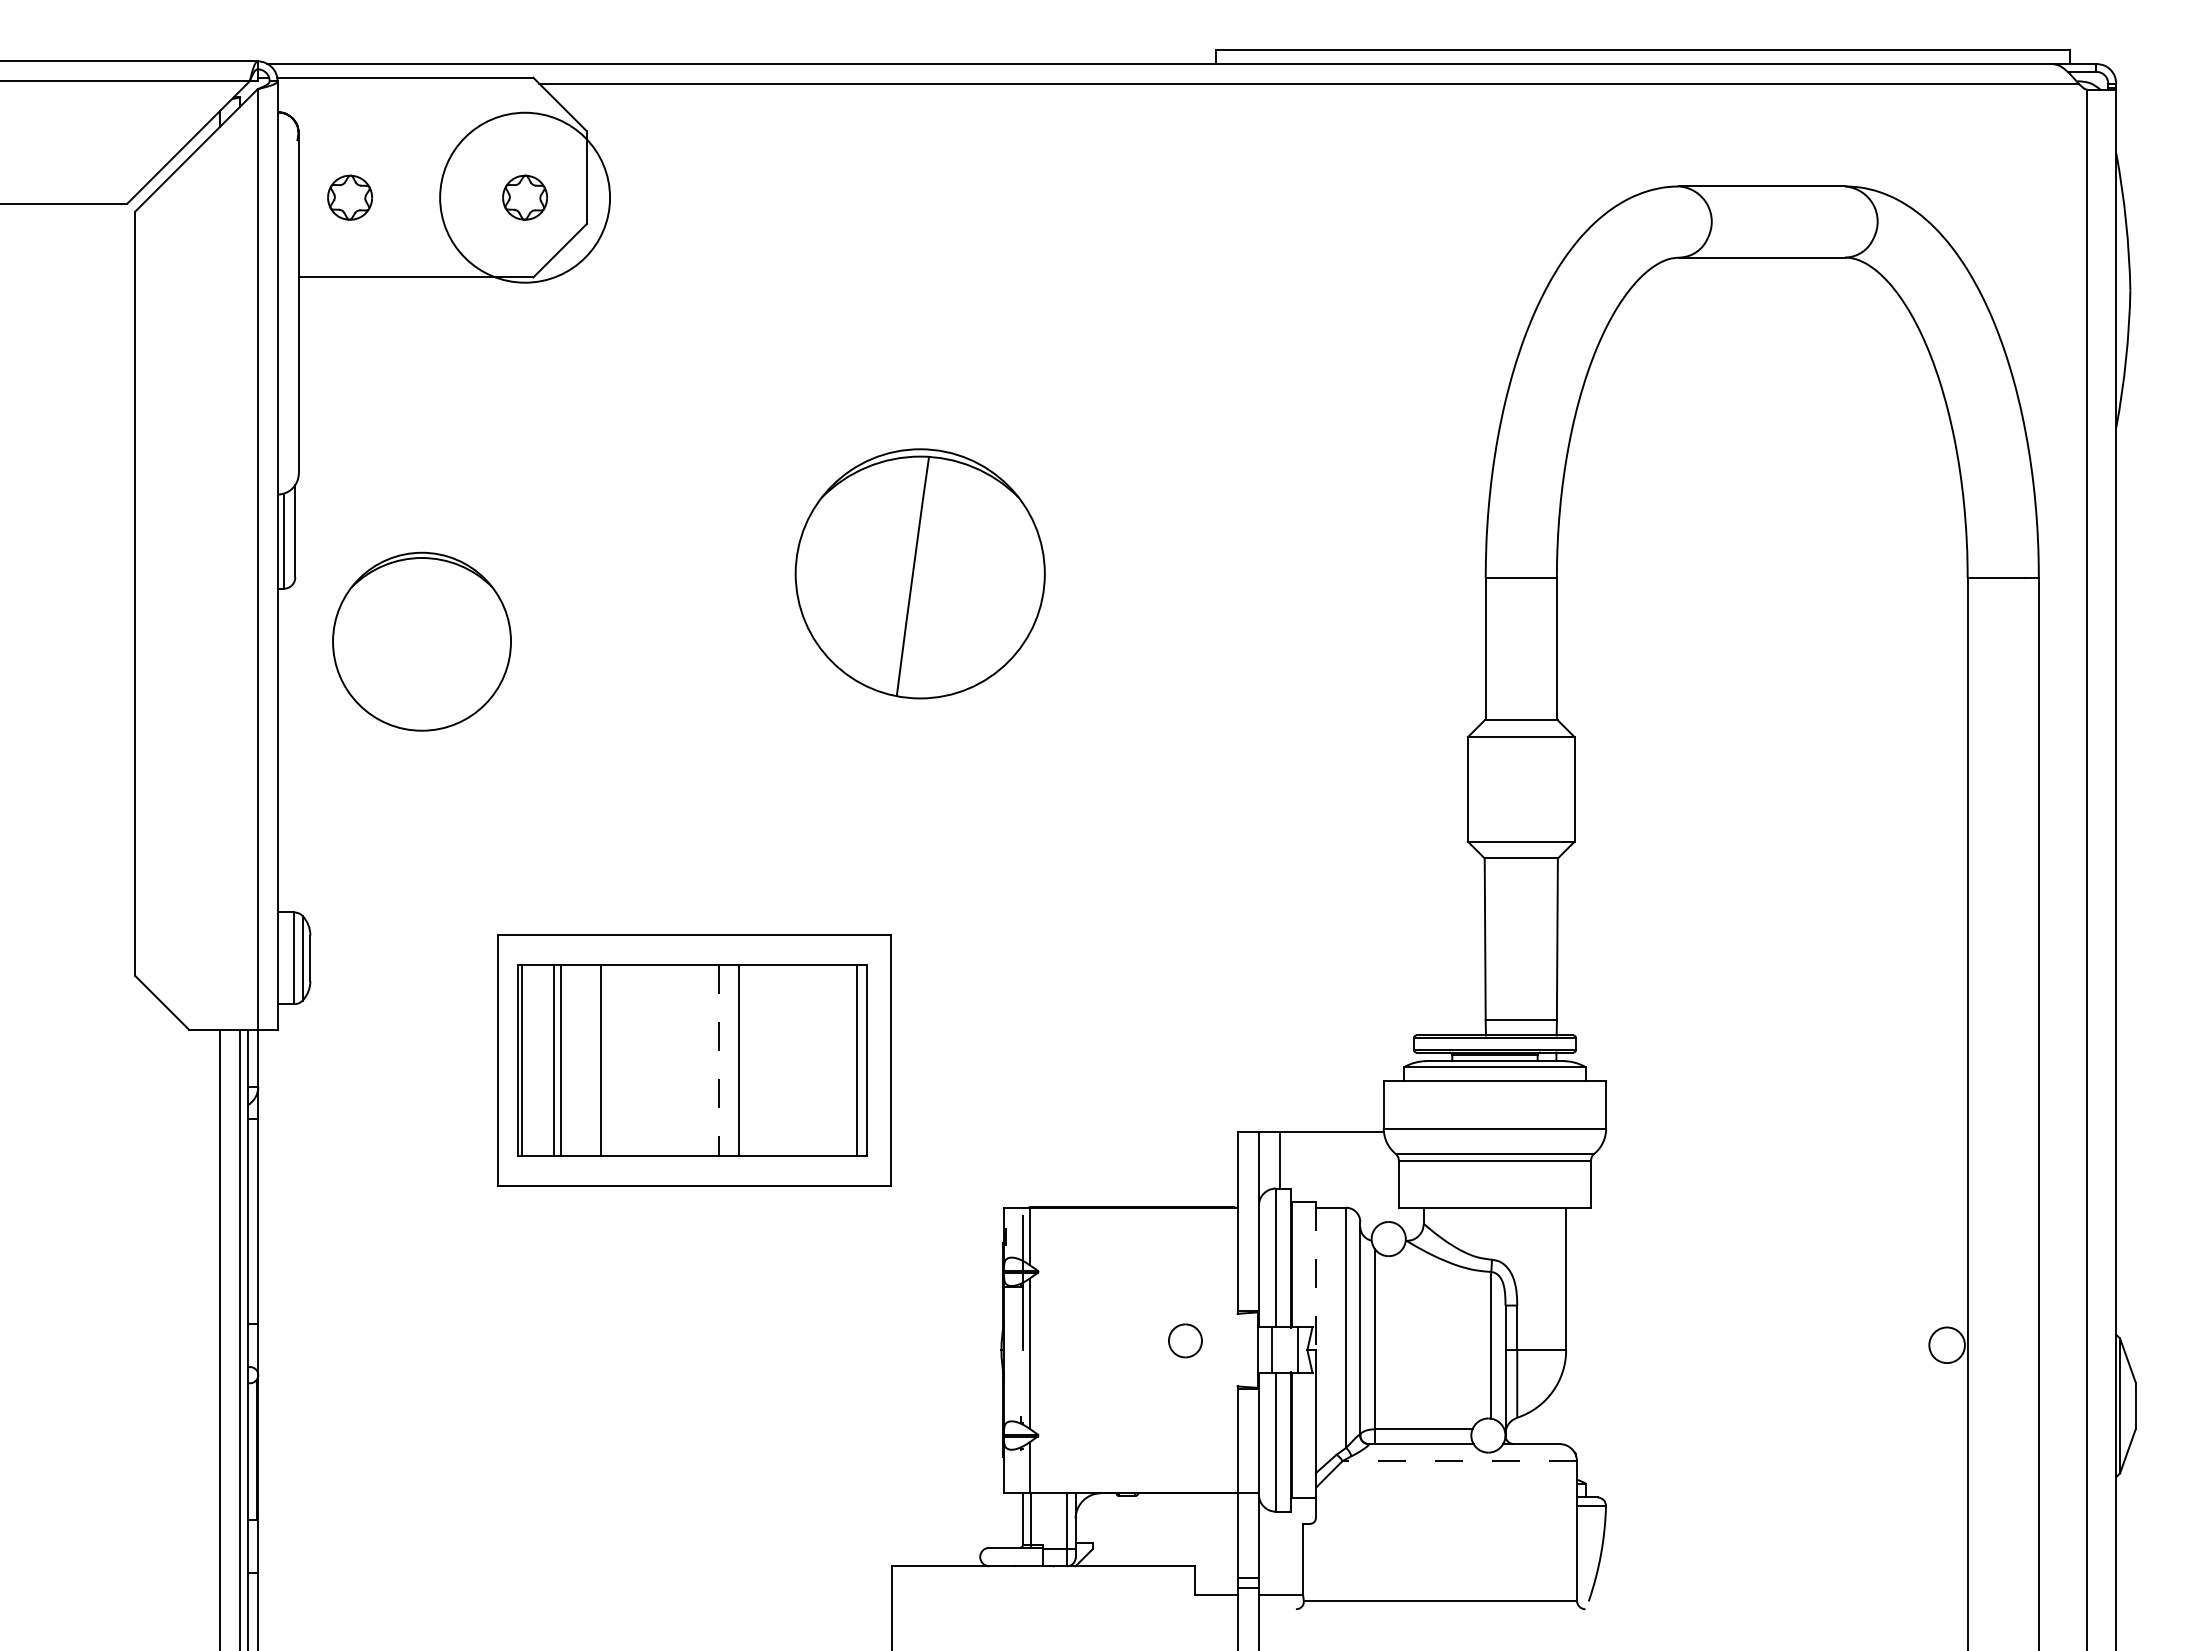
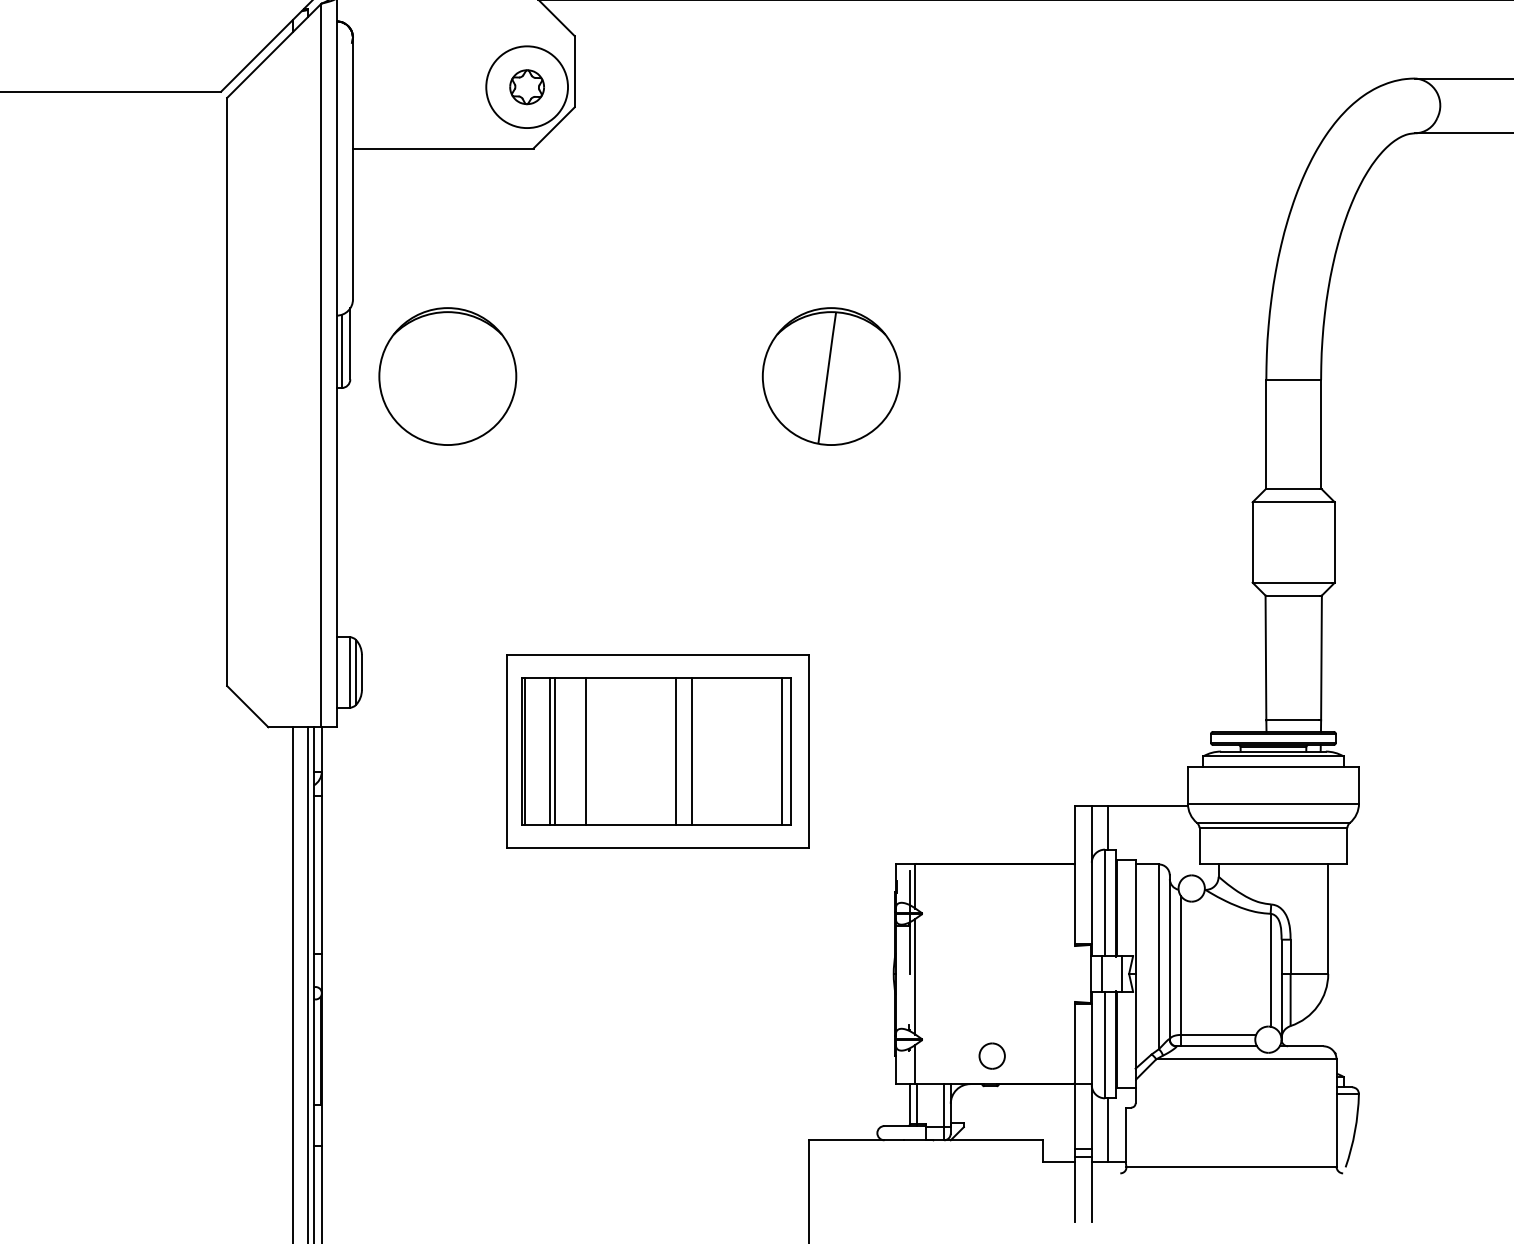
part: (349, 197) -> (392, 87), removed
circle: (525, 197) -> (527, 87), size x0.62
part: (920, 573) -> (831, 376), size x0.71
part: (421, 641) -> (447, 376), moved
line: (718, 1061) -> (675, 751), dashed -> solid
line: (1315, 1276) -> (1135, 917), dashed -> solid
part: (1185, 1340) -> (992, 1055), moved
line: (1459, 1461) -> (1246, 1059), dashed -> solid
line: (1280, 1553) -> (1108, 1130), added

